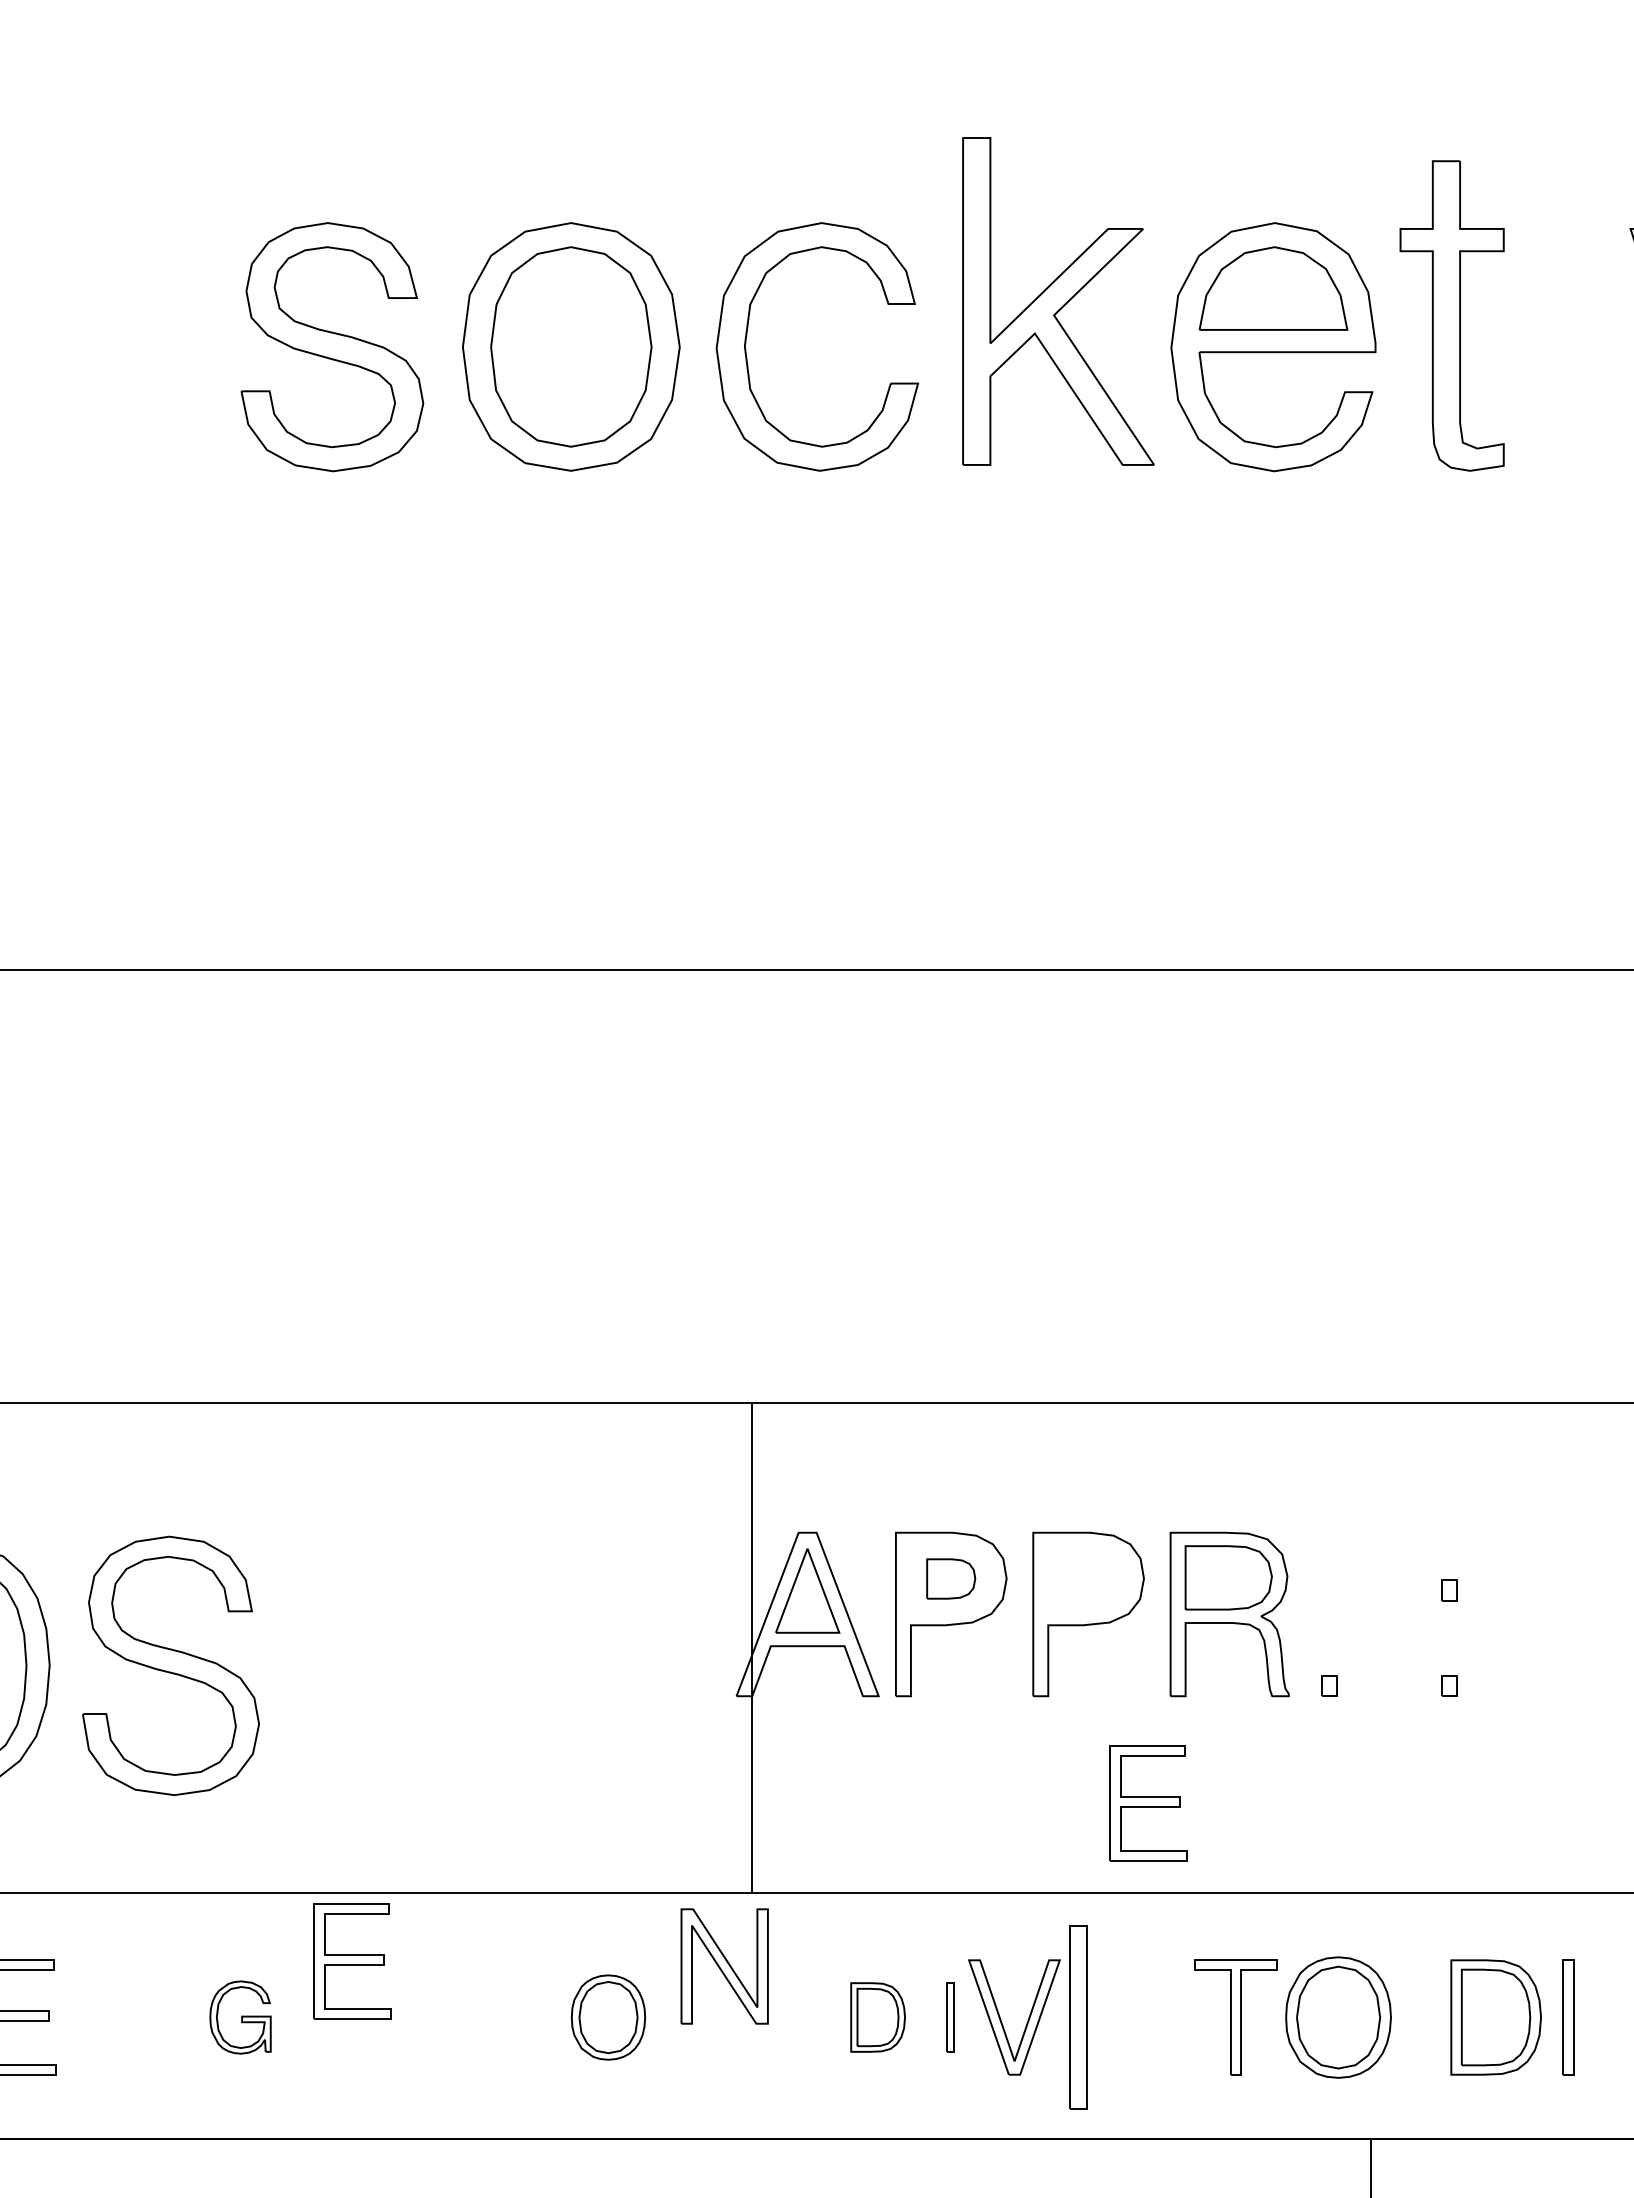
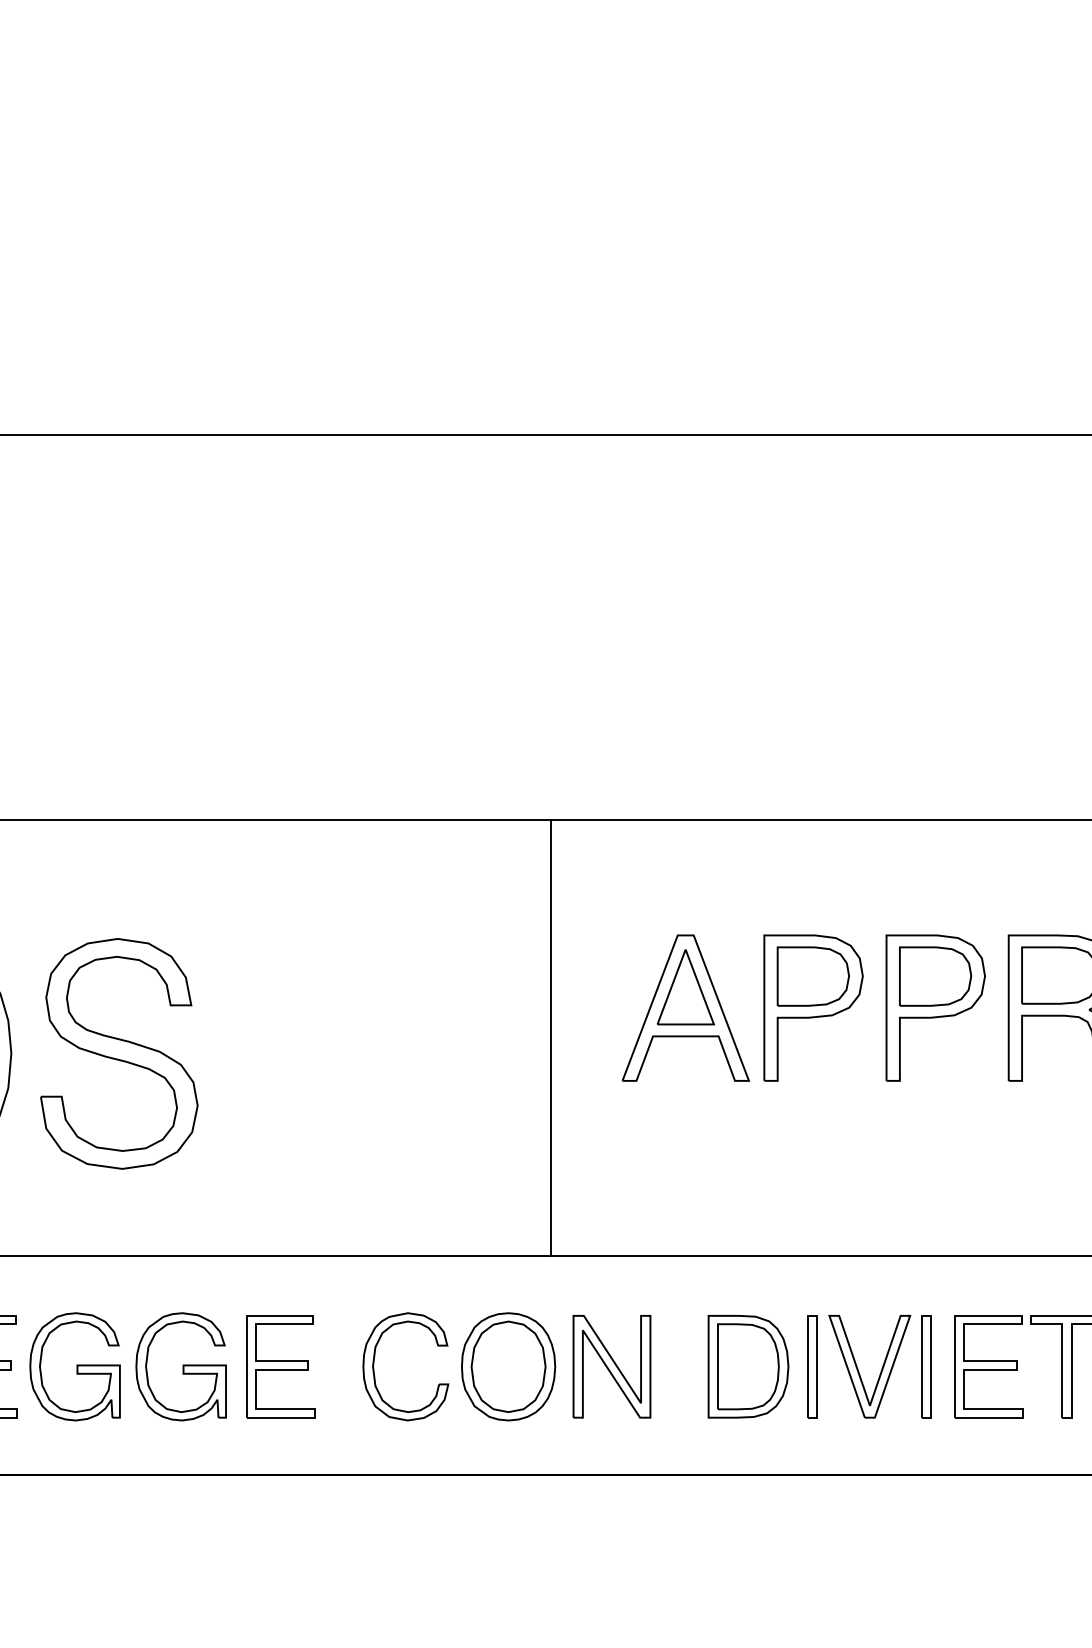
part: (951, 1578) -> (813, 976), size x1.67
part: (1088, 1578) -> (935, 976), added
line: (751, 1648) -> (550, 1038), moved
part: (1148, 1803) -> (989, 1366), moved
part: (352, 1961) -> (280, 1366), moved
part: (724, 1966) -> (611, 1366), moved
part: (121, 2017) -> (75, 1366), added
part: (240, 2017) -> (181, 1366), size x1.67
part: (608, 2017) -> (508, 1366), size x1.43
part: (877, 2017) -> (747, 1366), size x1.67
part: (950, 2017) -> (812, 1366), size x1.67
part: (1078, 2017) -> (926, 1366), size x0.62
part: (458, 2025) -> (375, 1373), added

